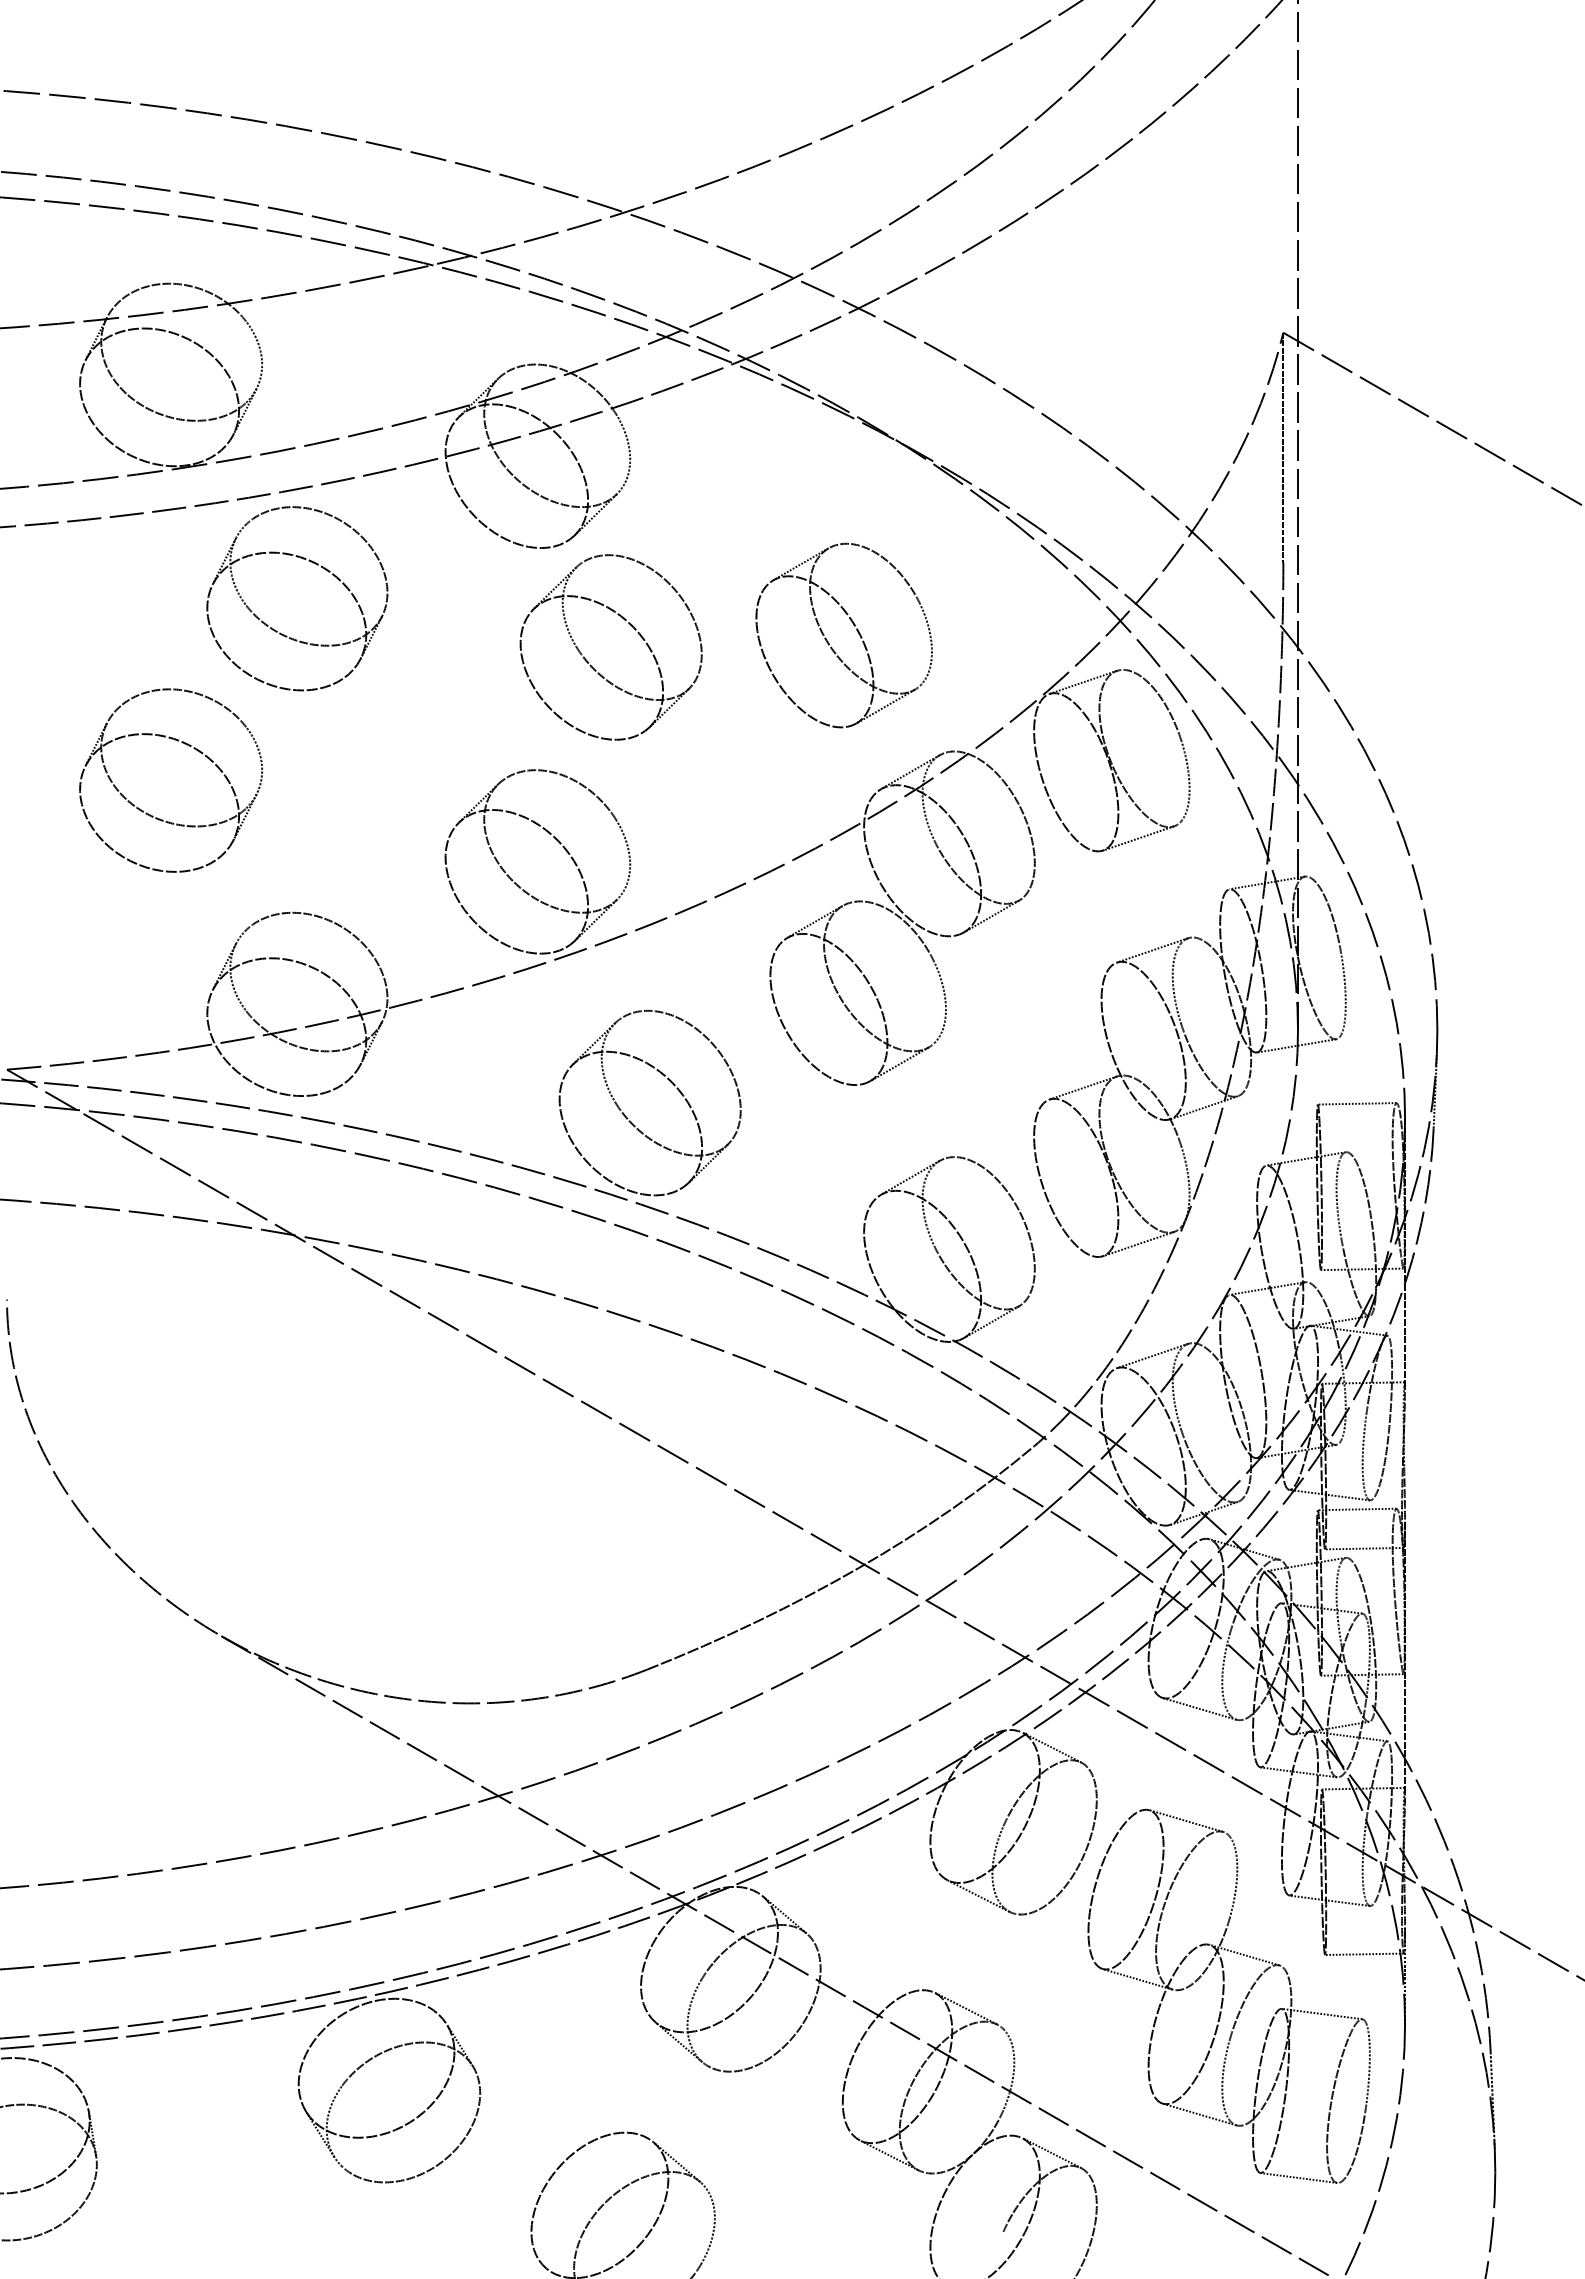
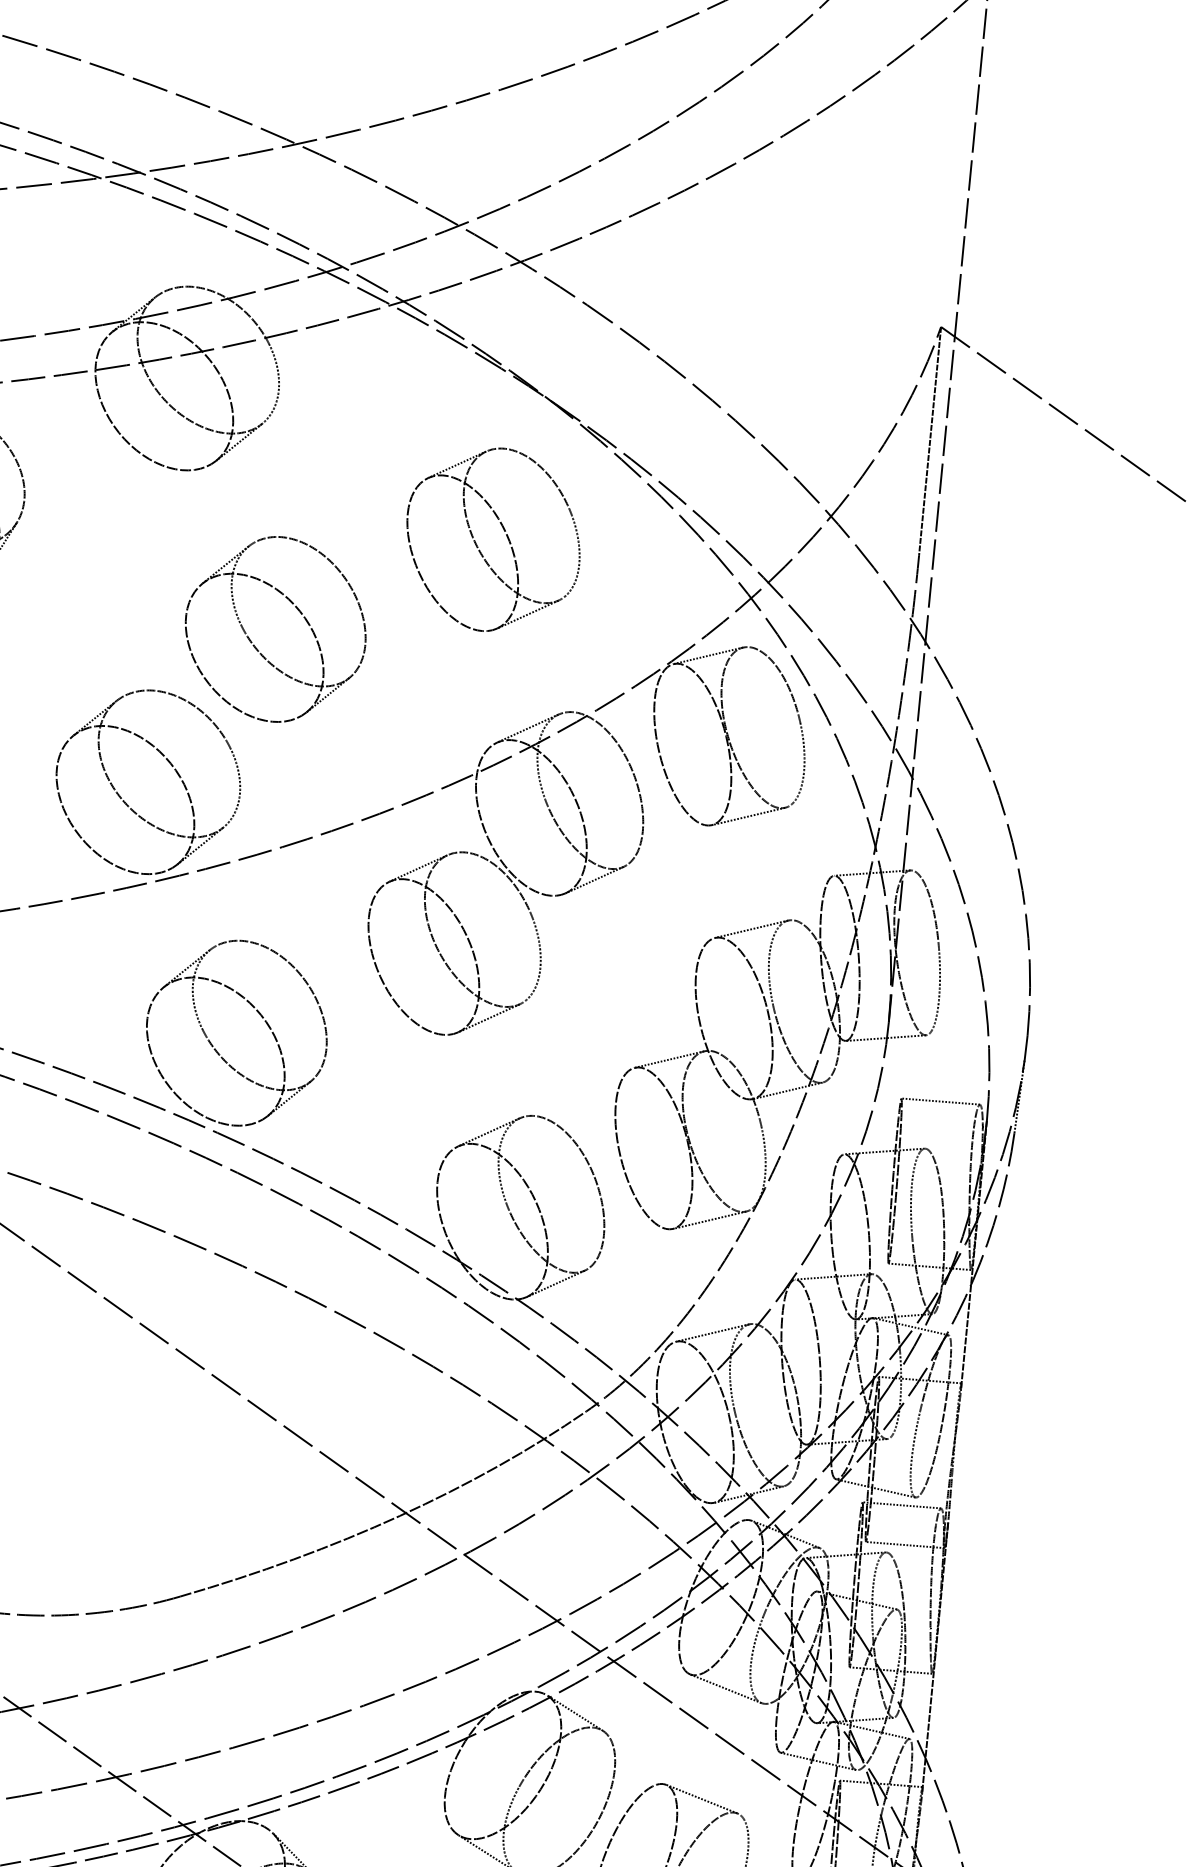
part: (856, 630) -> (506, 536), moved
part: (589, 662) -> (252, 642), moved

